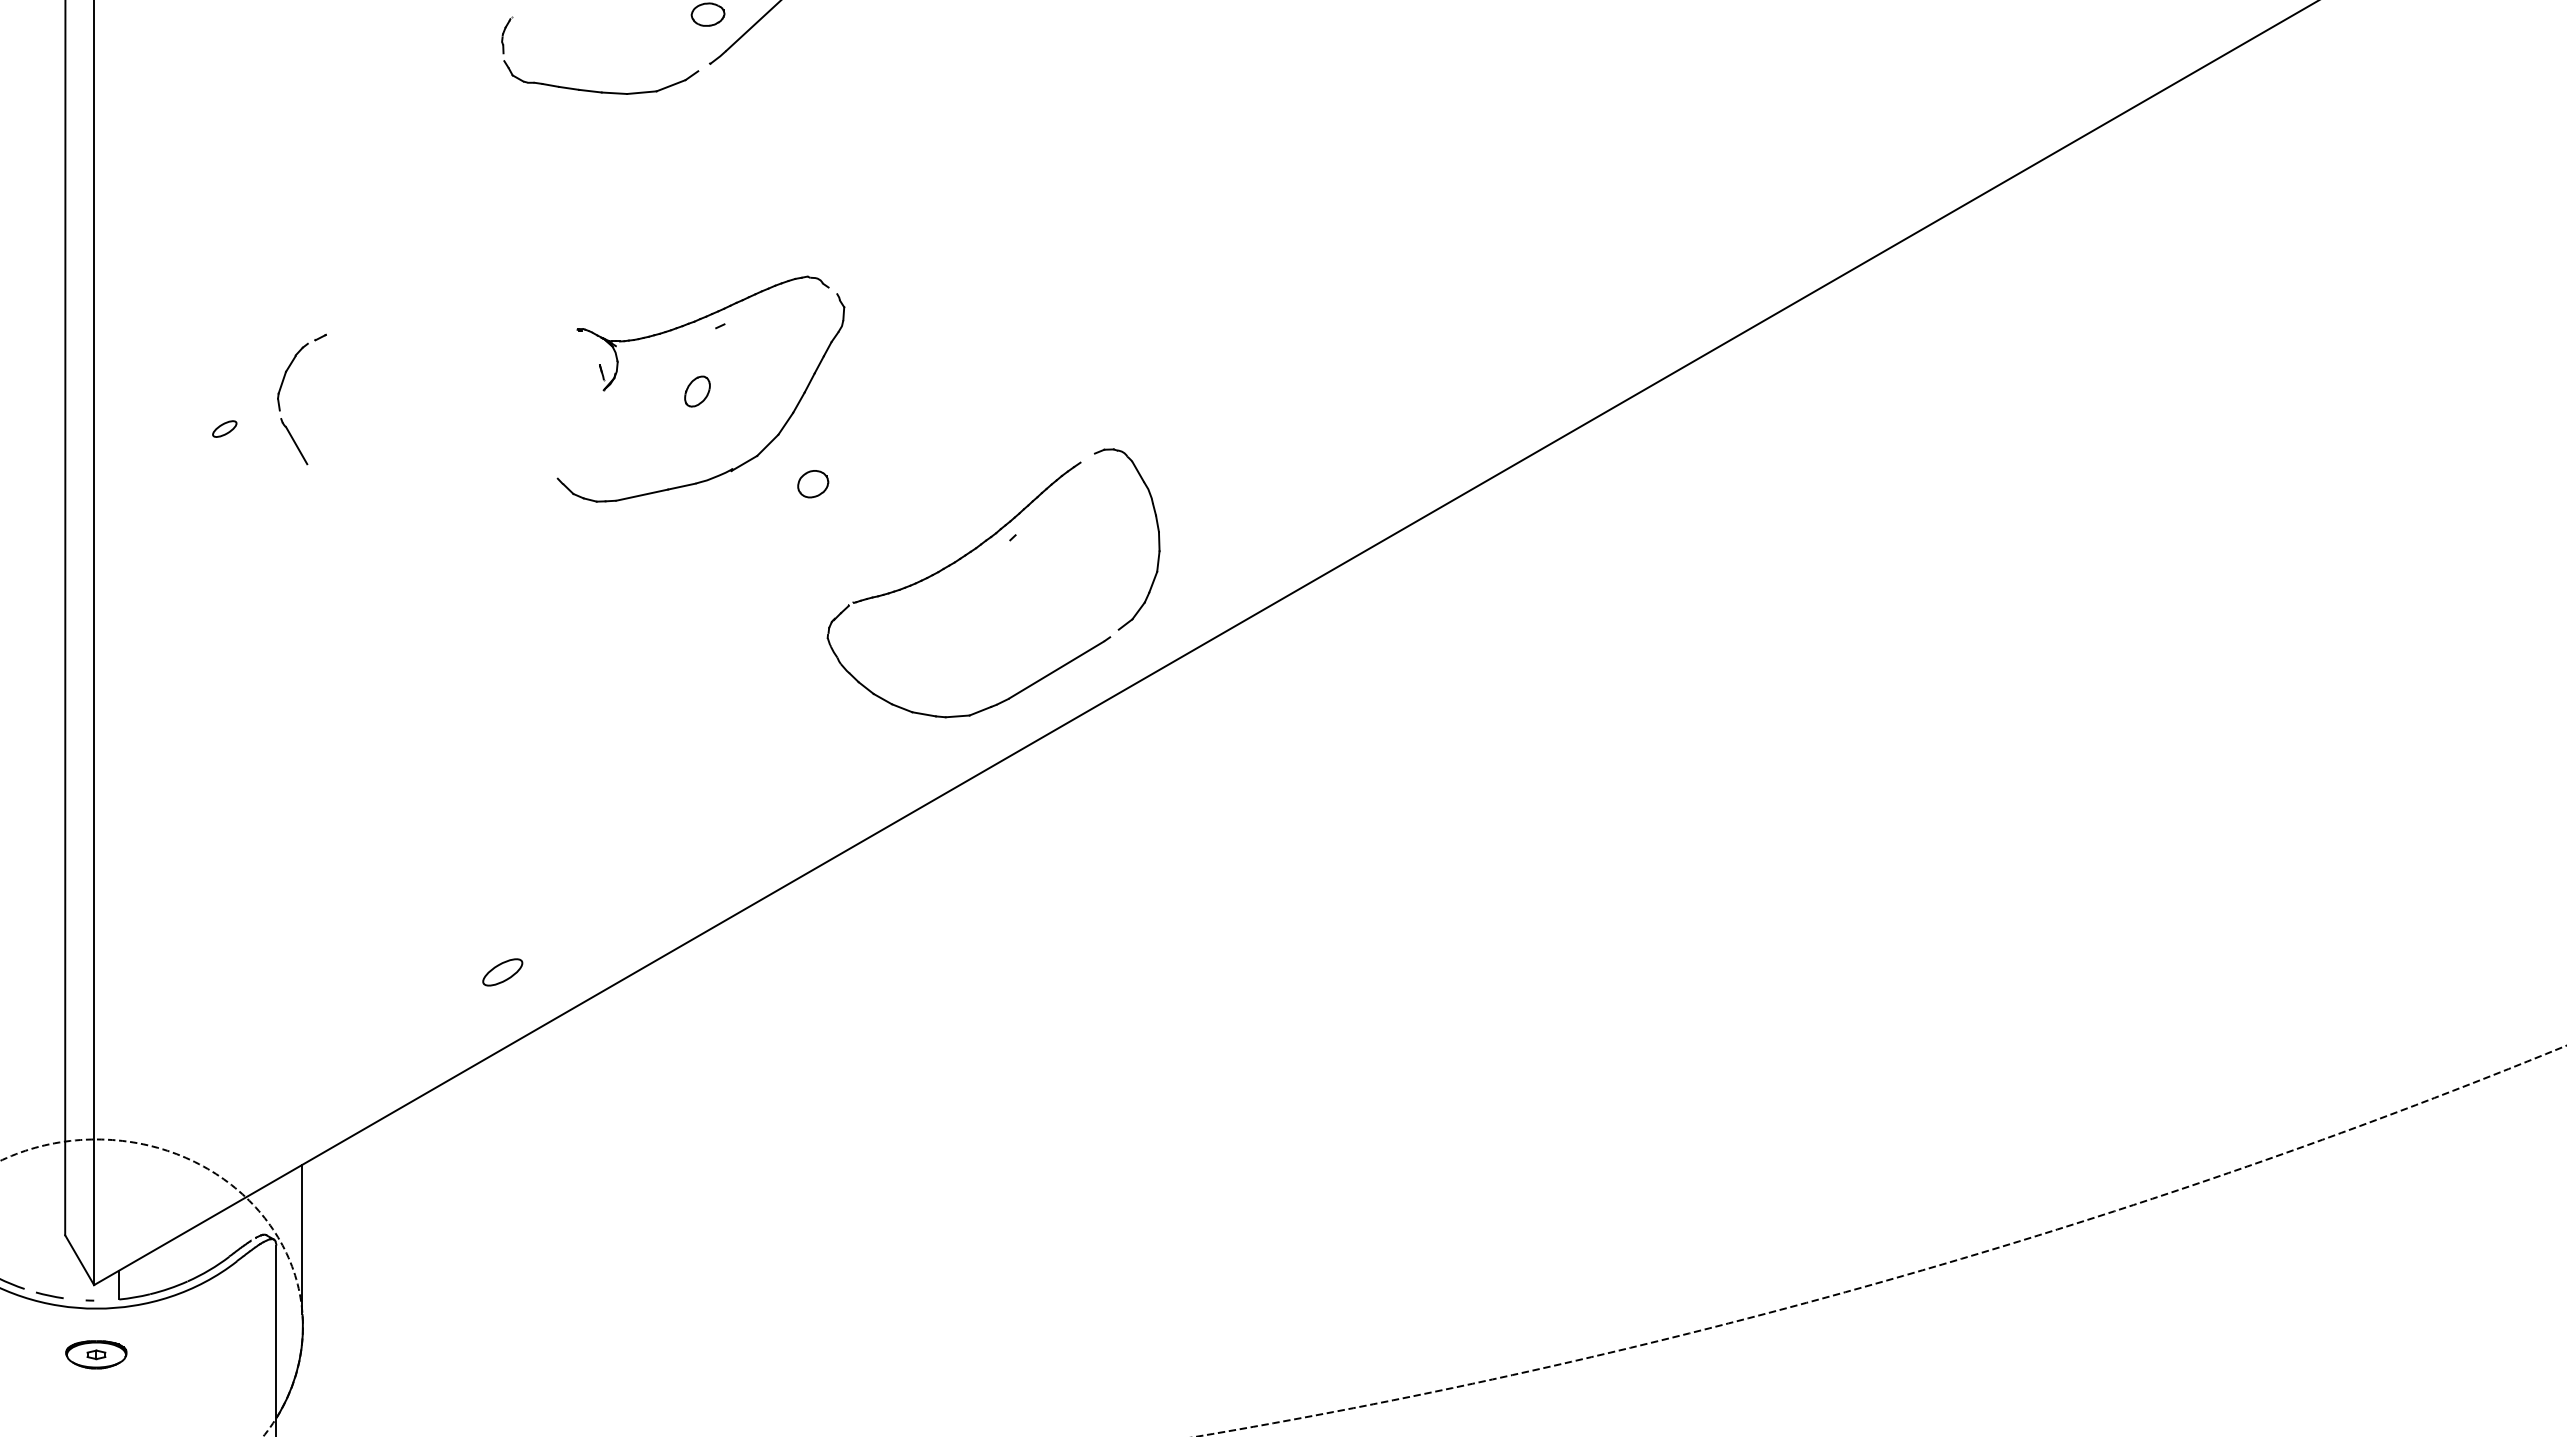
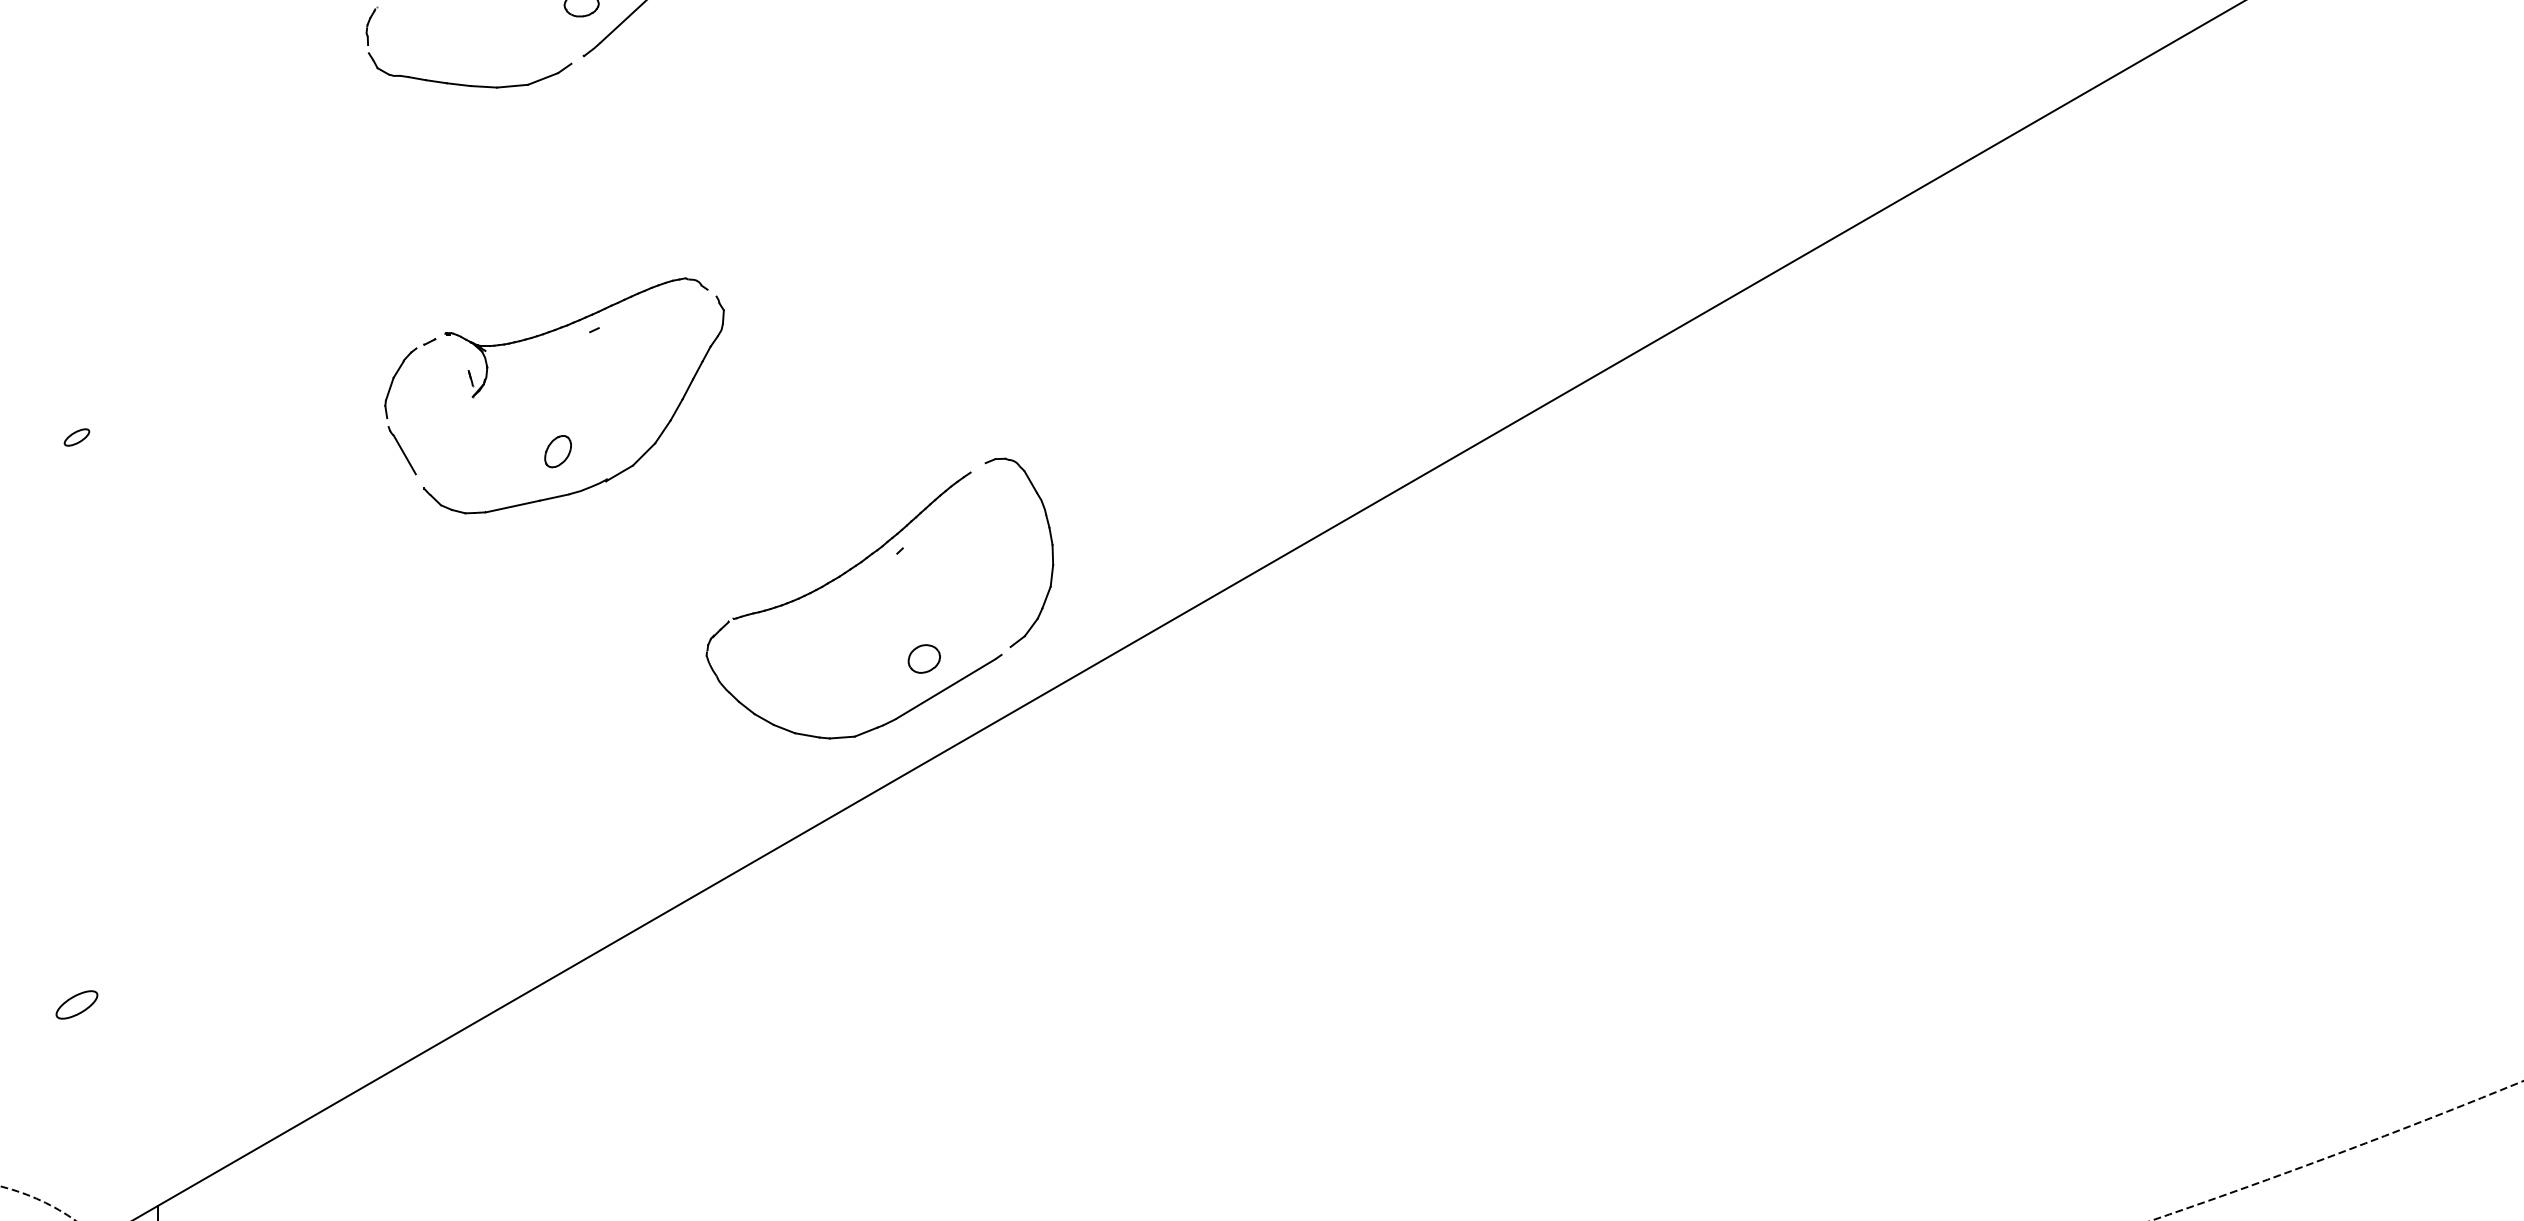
part: (697, 391) -> (558, 451), moved
part: (279, 399) -> (386, 406), moved
part: (813, 484) -> (924, 659), moved
part: (502, 972) -> (76, 1005), moved

